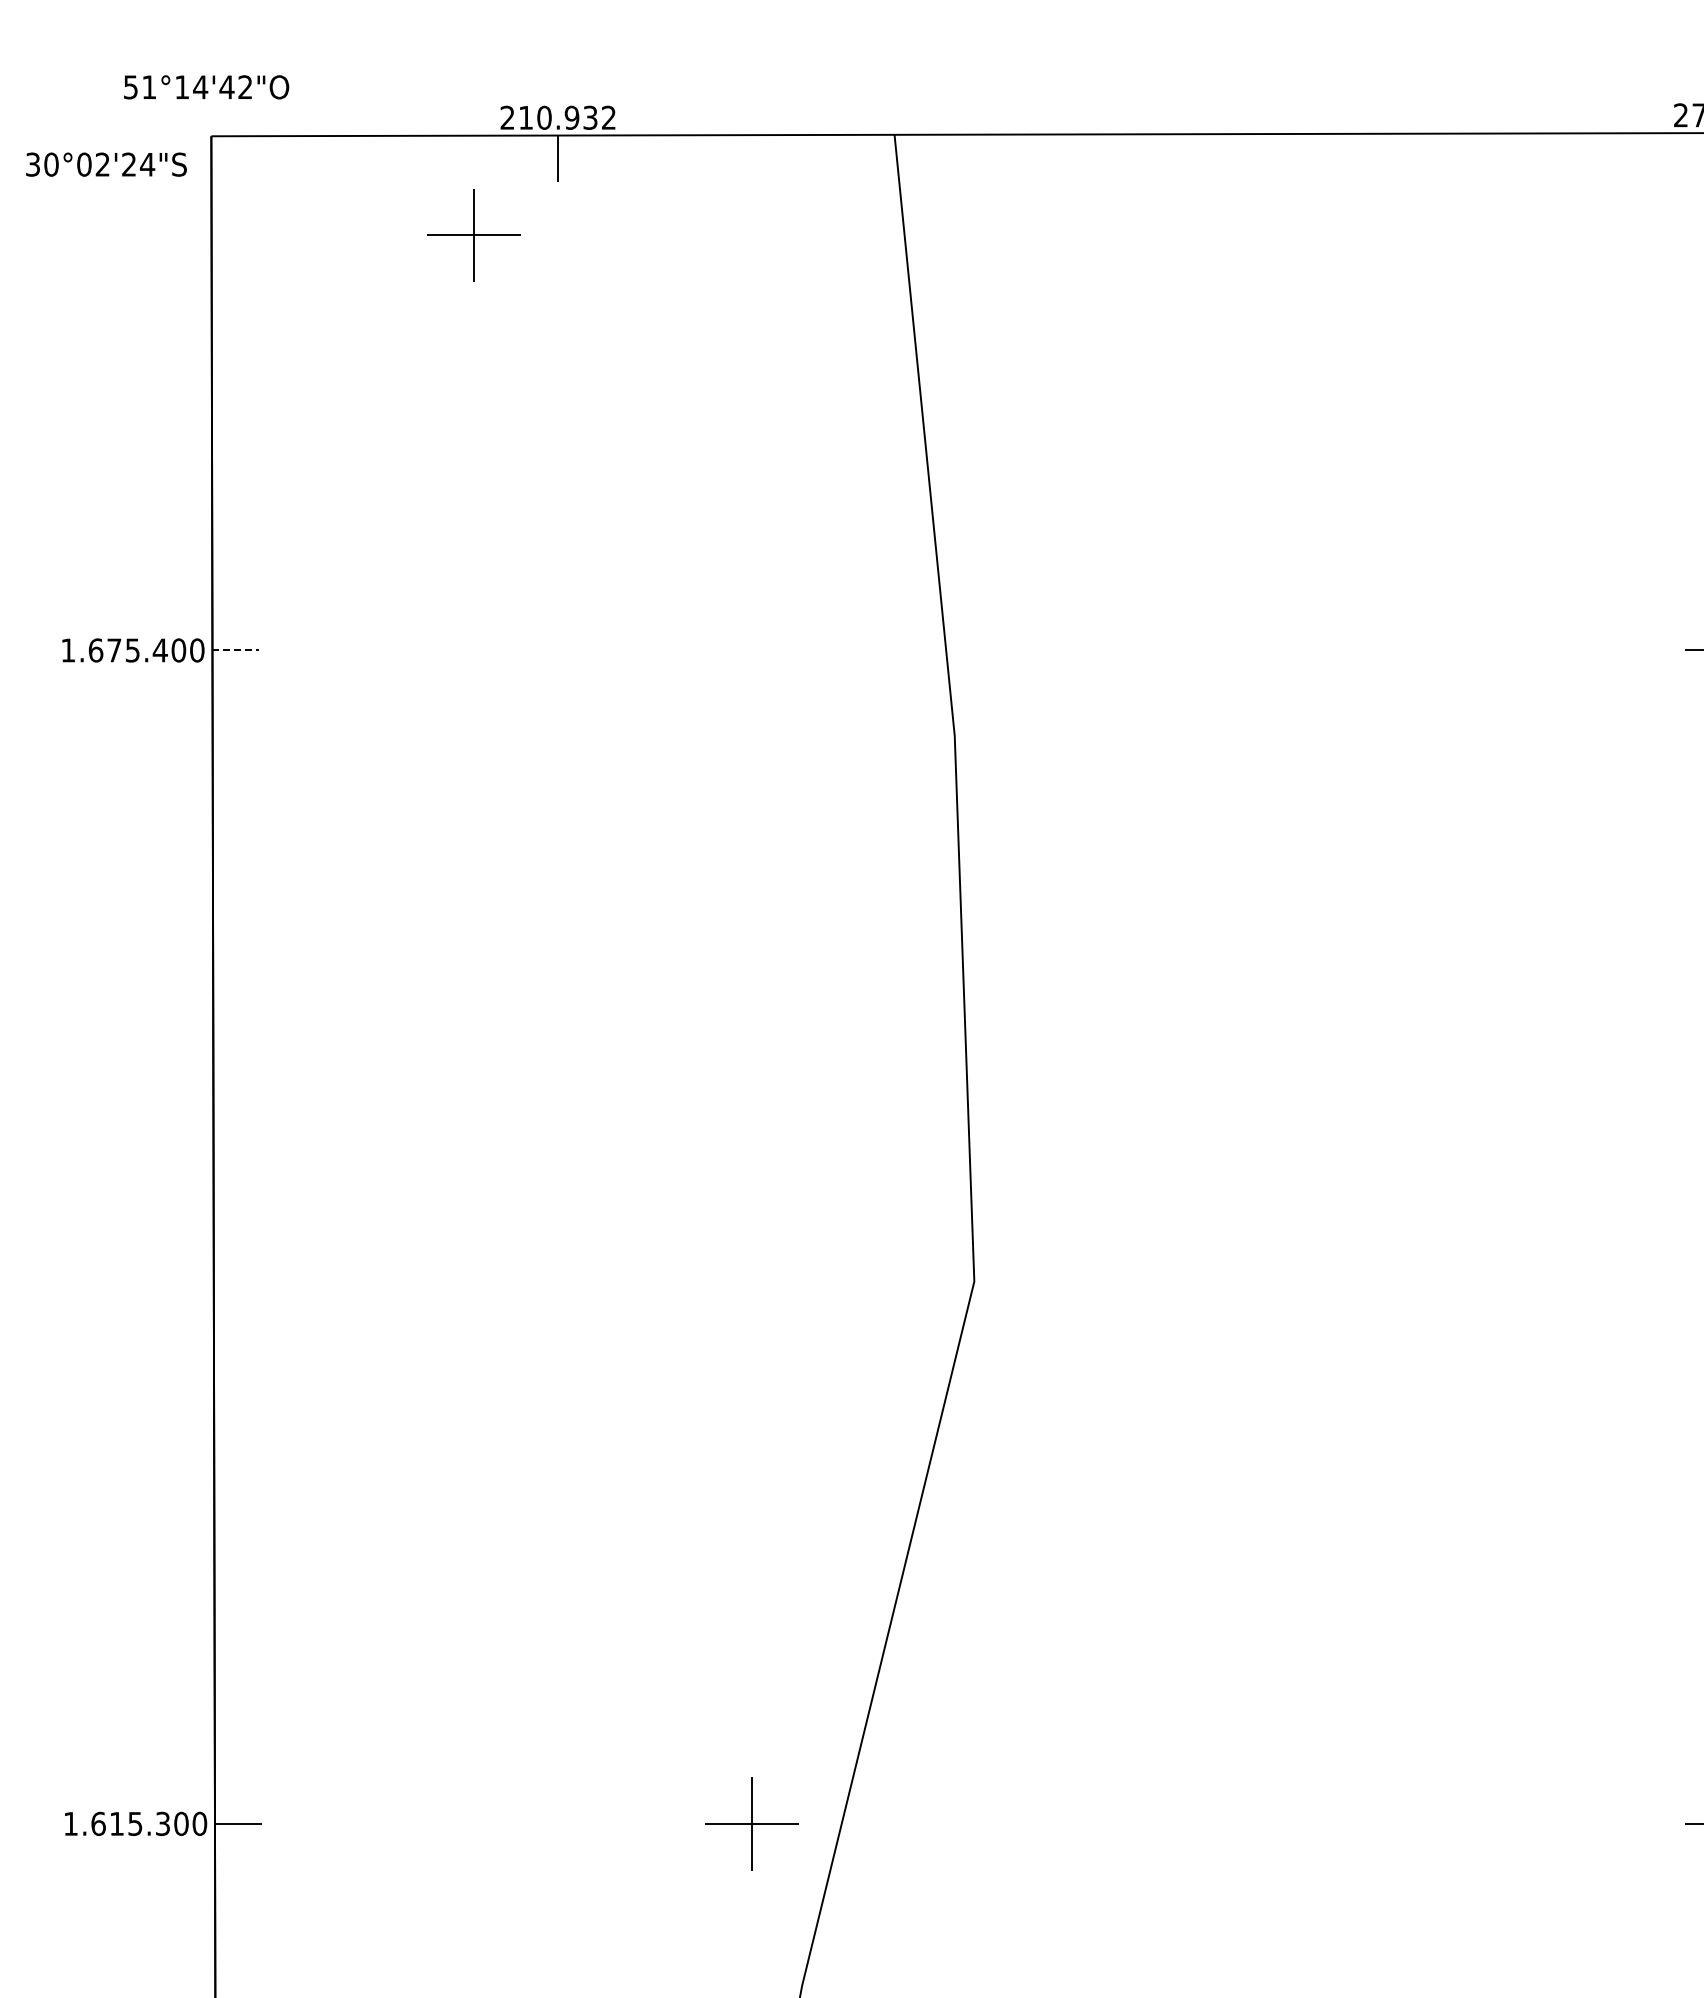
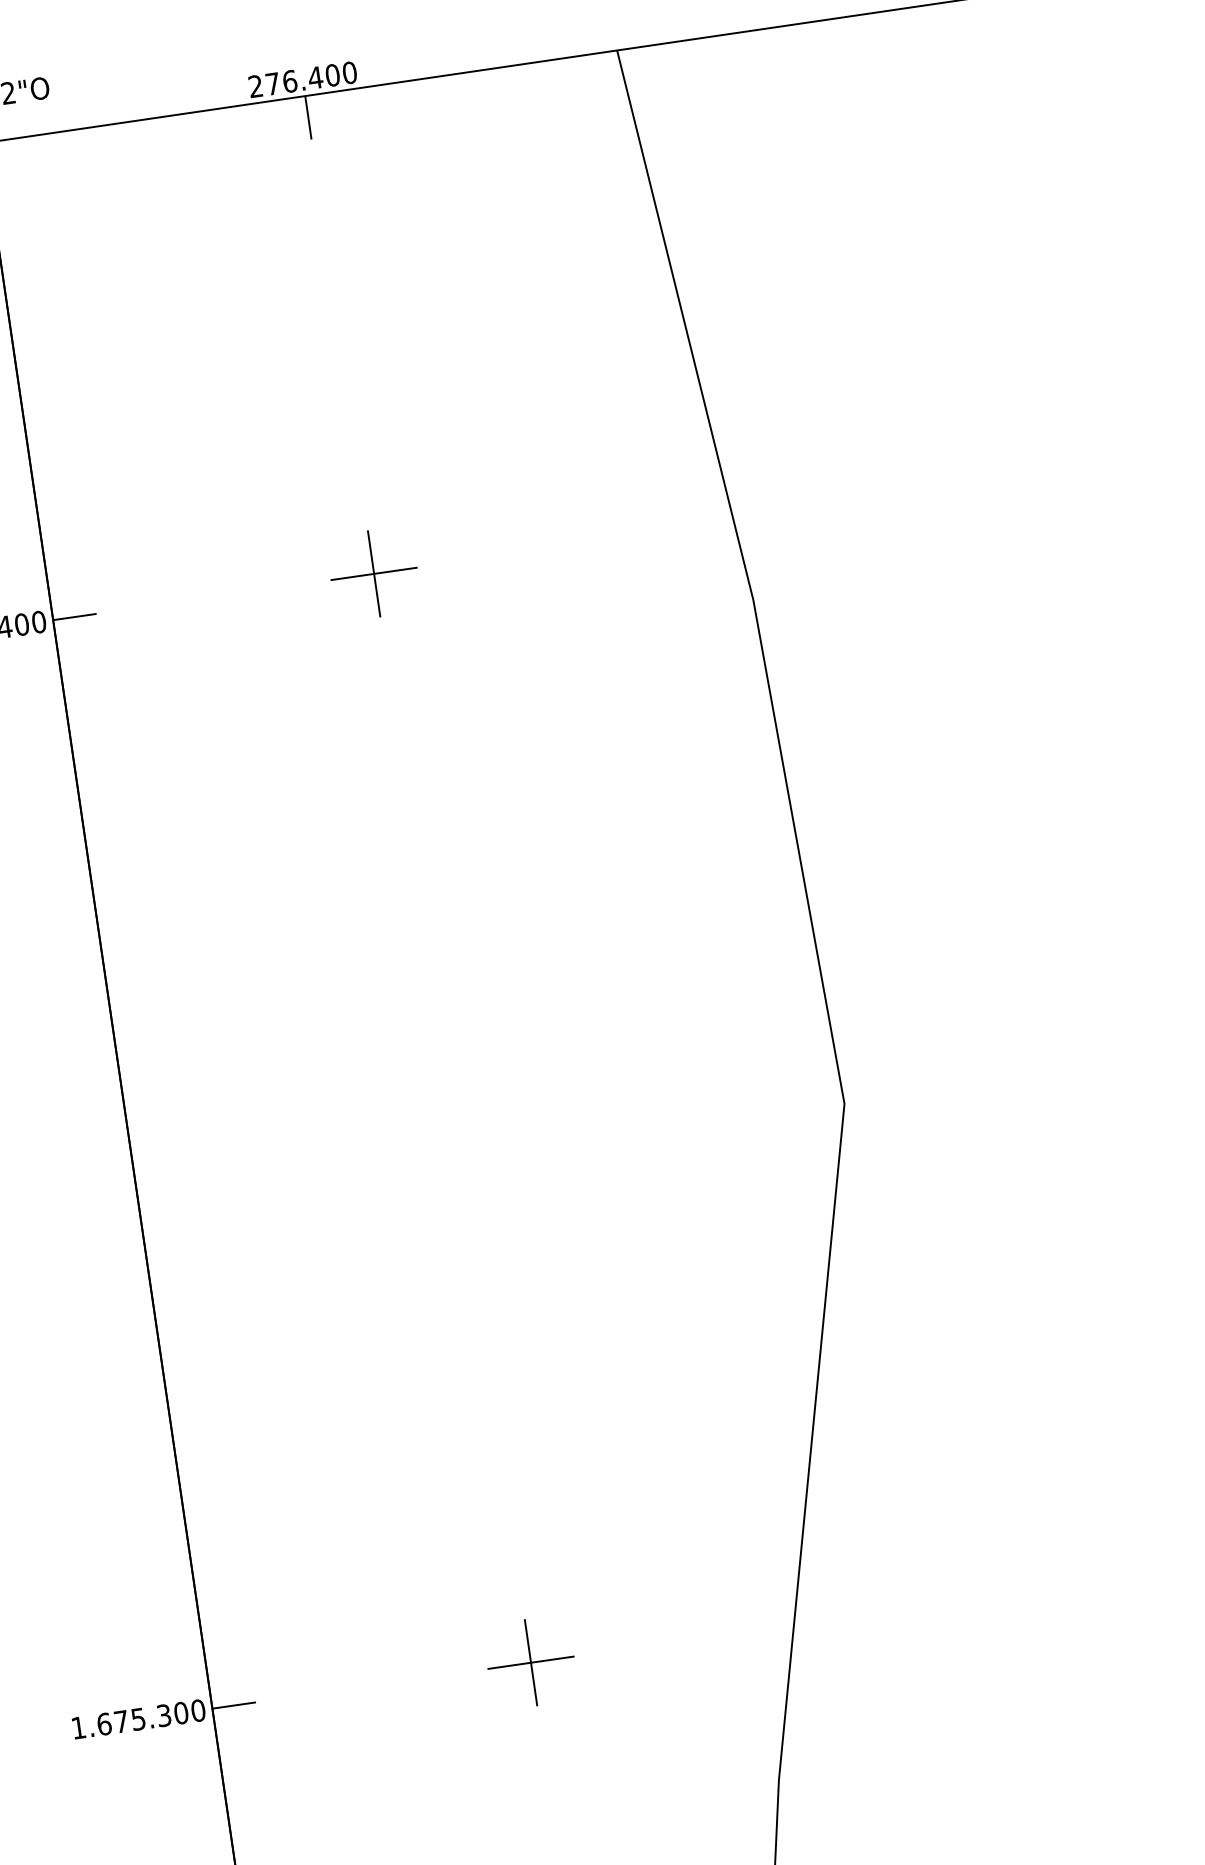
text: (567, 117) -> (311, 78), 210.932 -> 276.400
part: (473, 235) -> (373, 574), moved
line: (236, 650) -> (75, 616), dashed -> solid
text: (116, 1823) -> (120, 1721), 1.615.300 -> 1.675.300
part: (751, 1823) -> (530, 1662), moved

